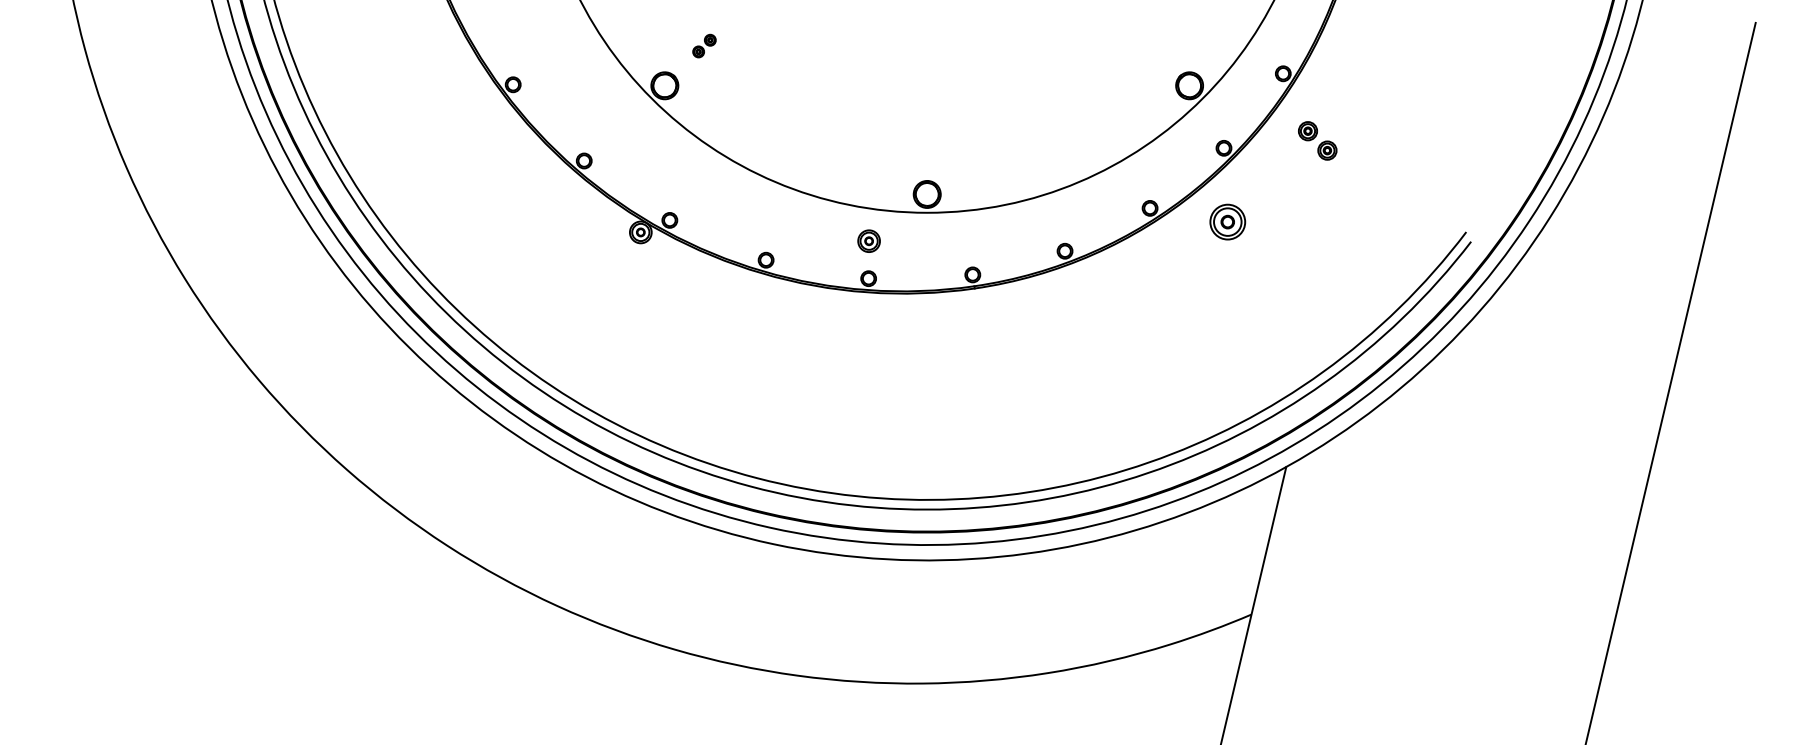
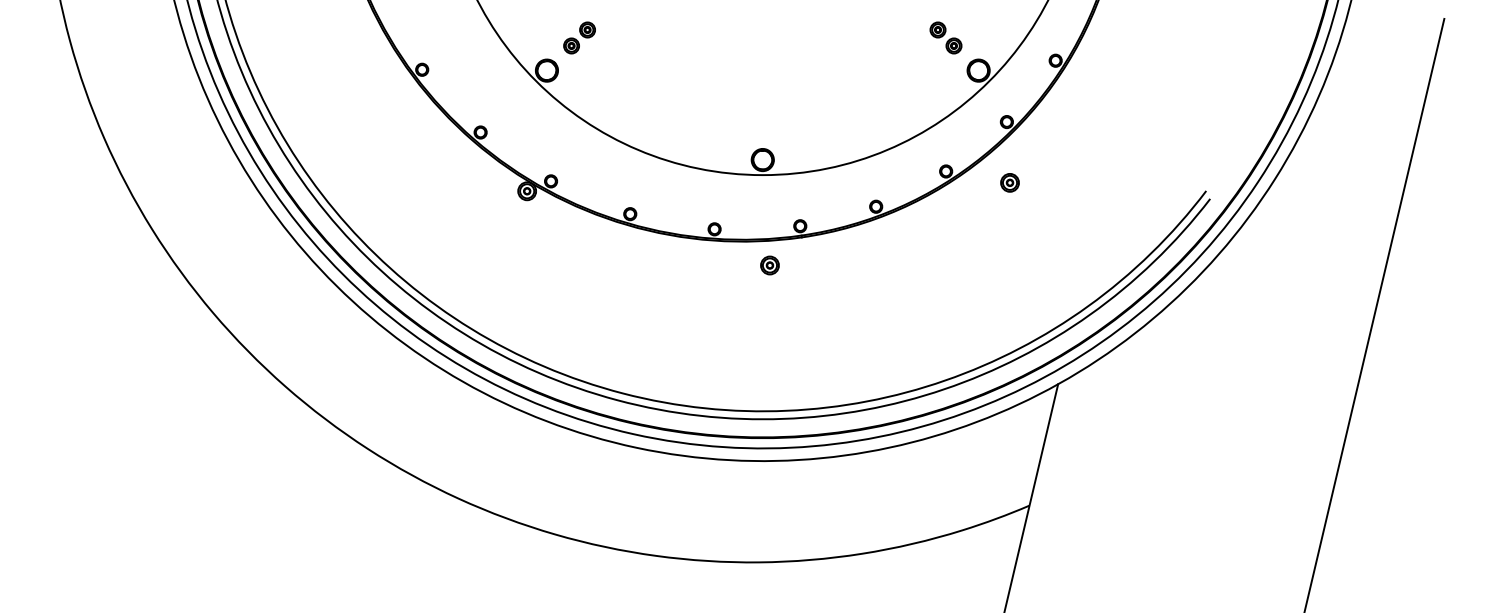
part: (704, 45) -> (579, 37), size x1.67
part: (1317, 140) -> (945, 37), moved
part: (1227, 221) -> (1009, 182), size x0.62
part: (868, 241) -> (769, 265), moved

